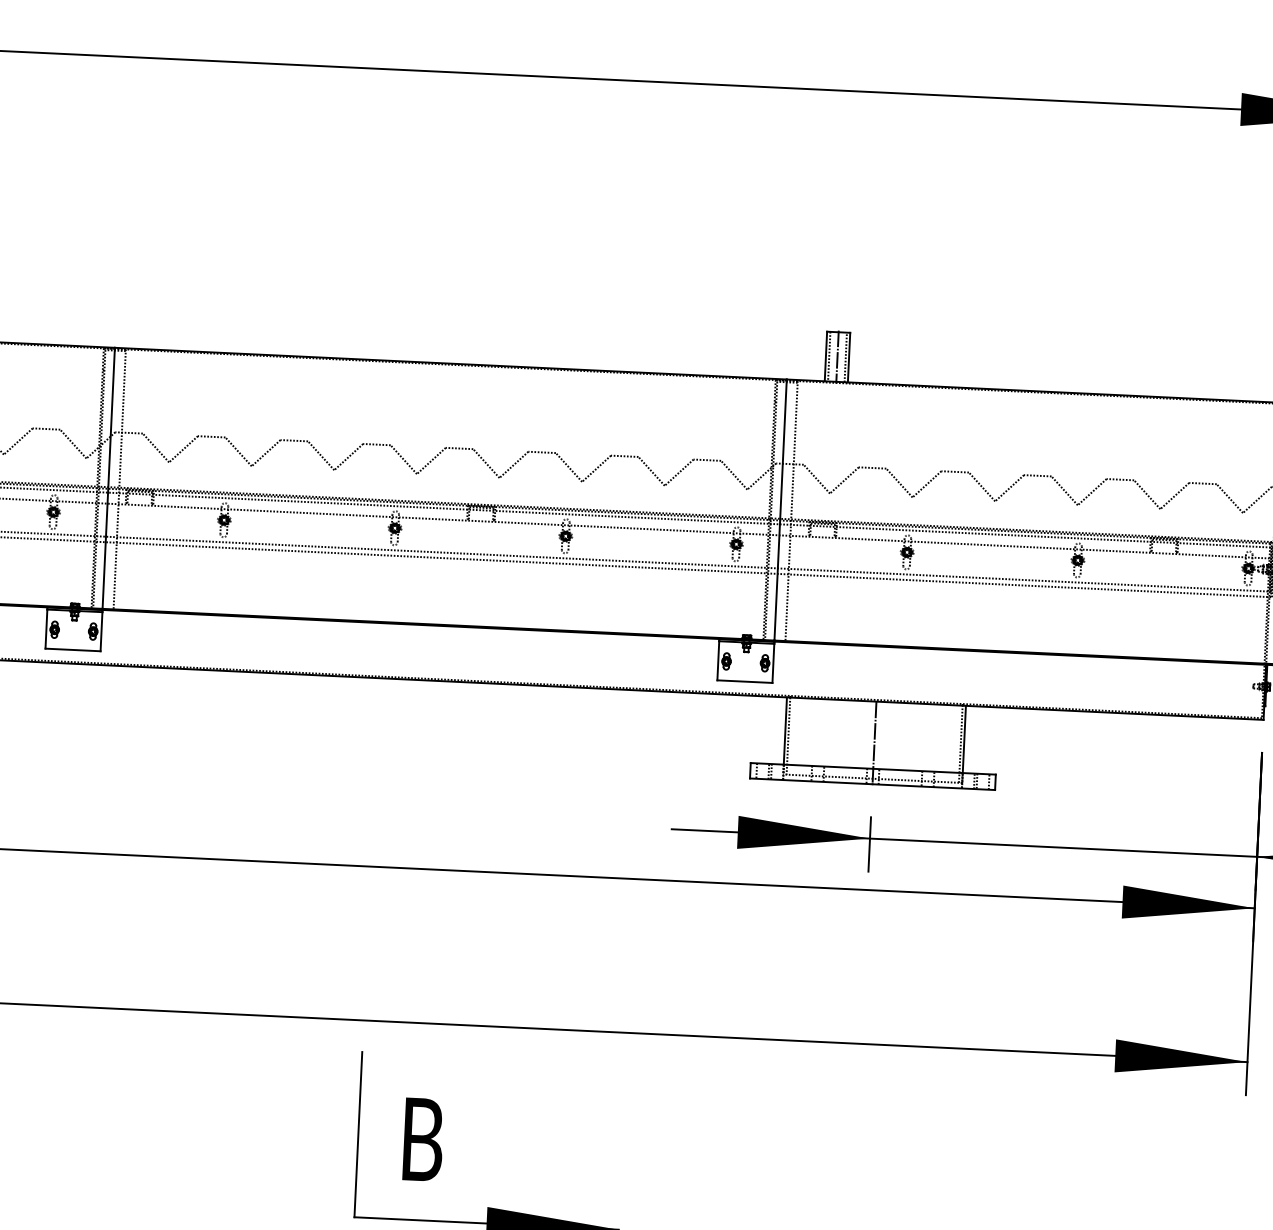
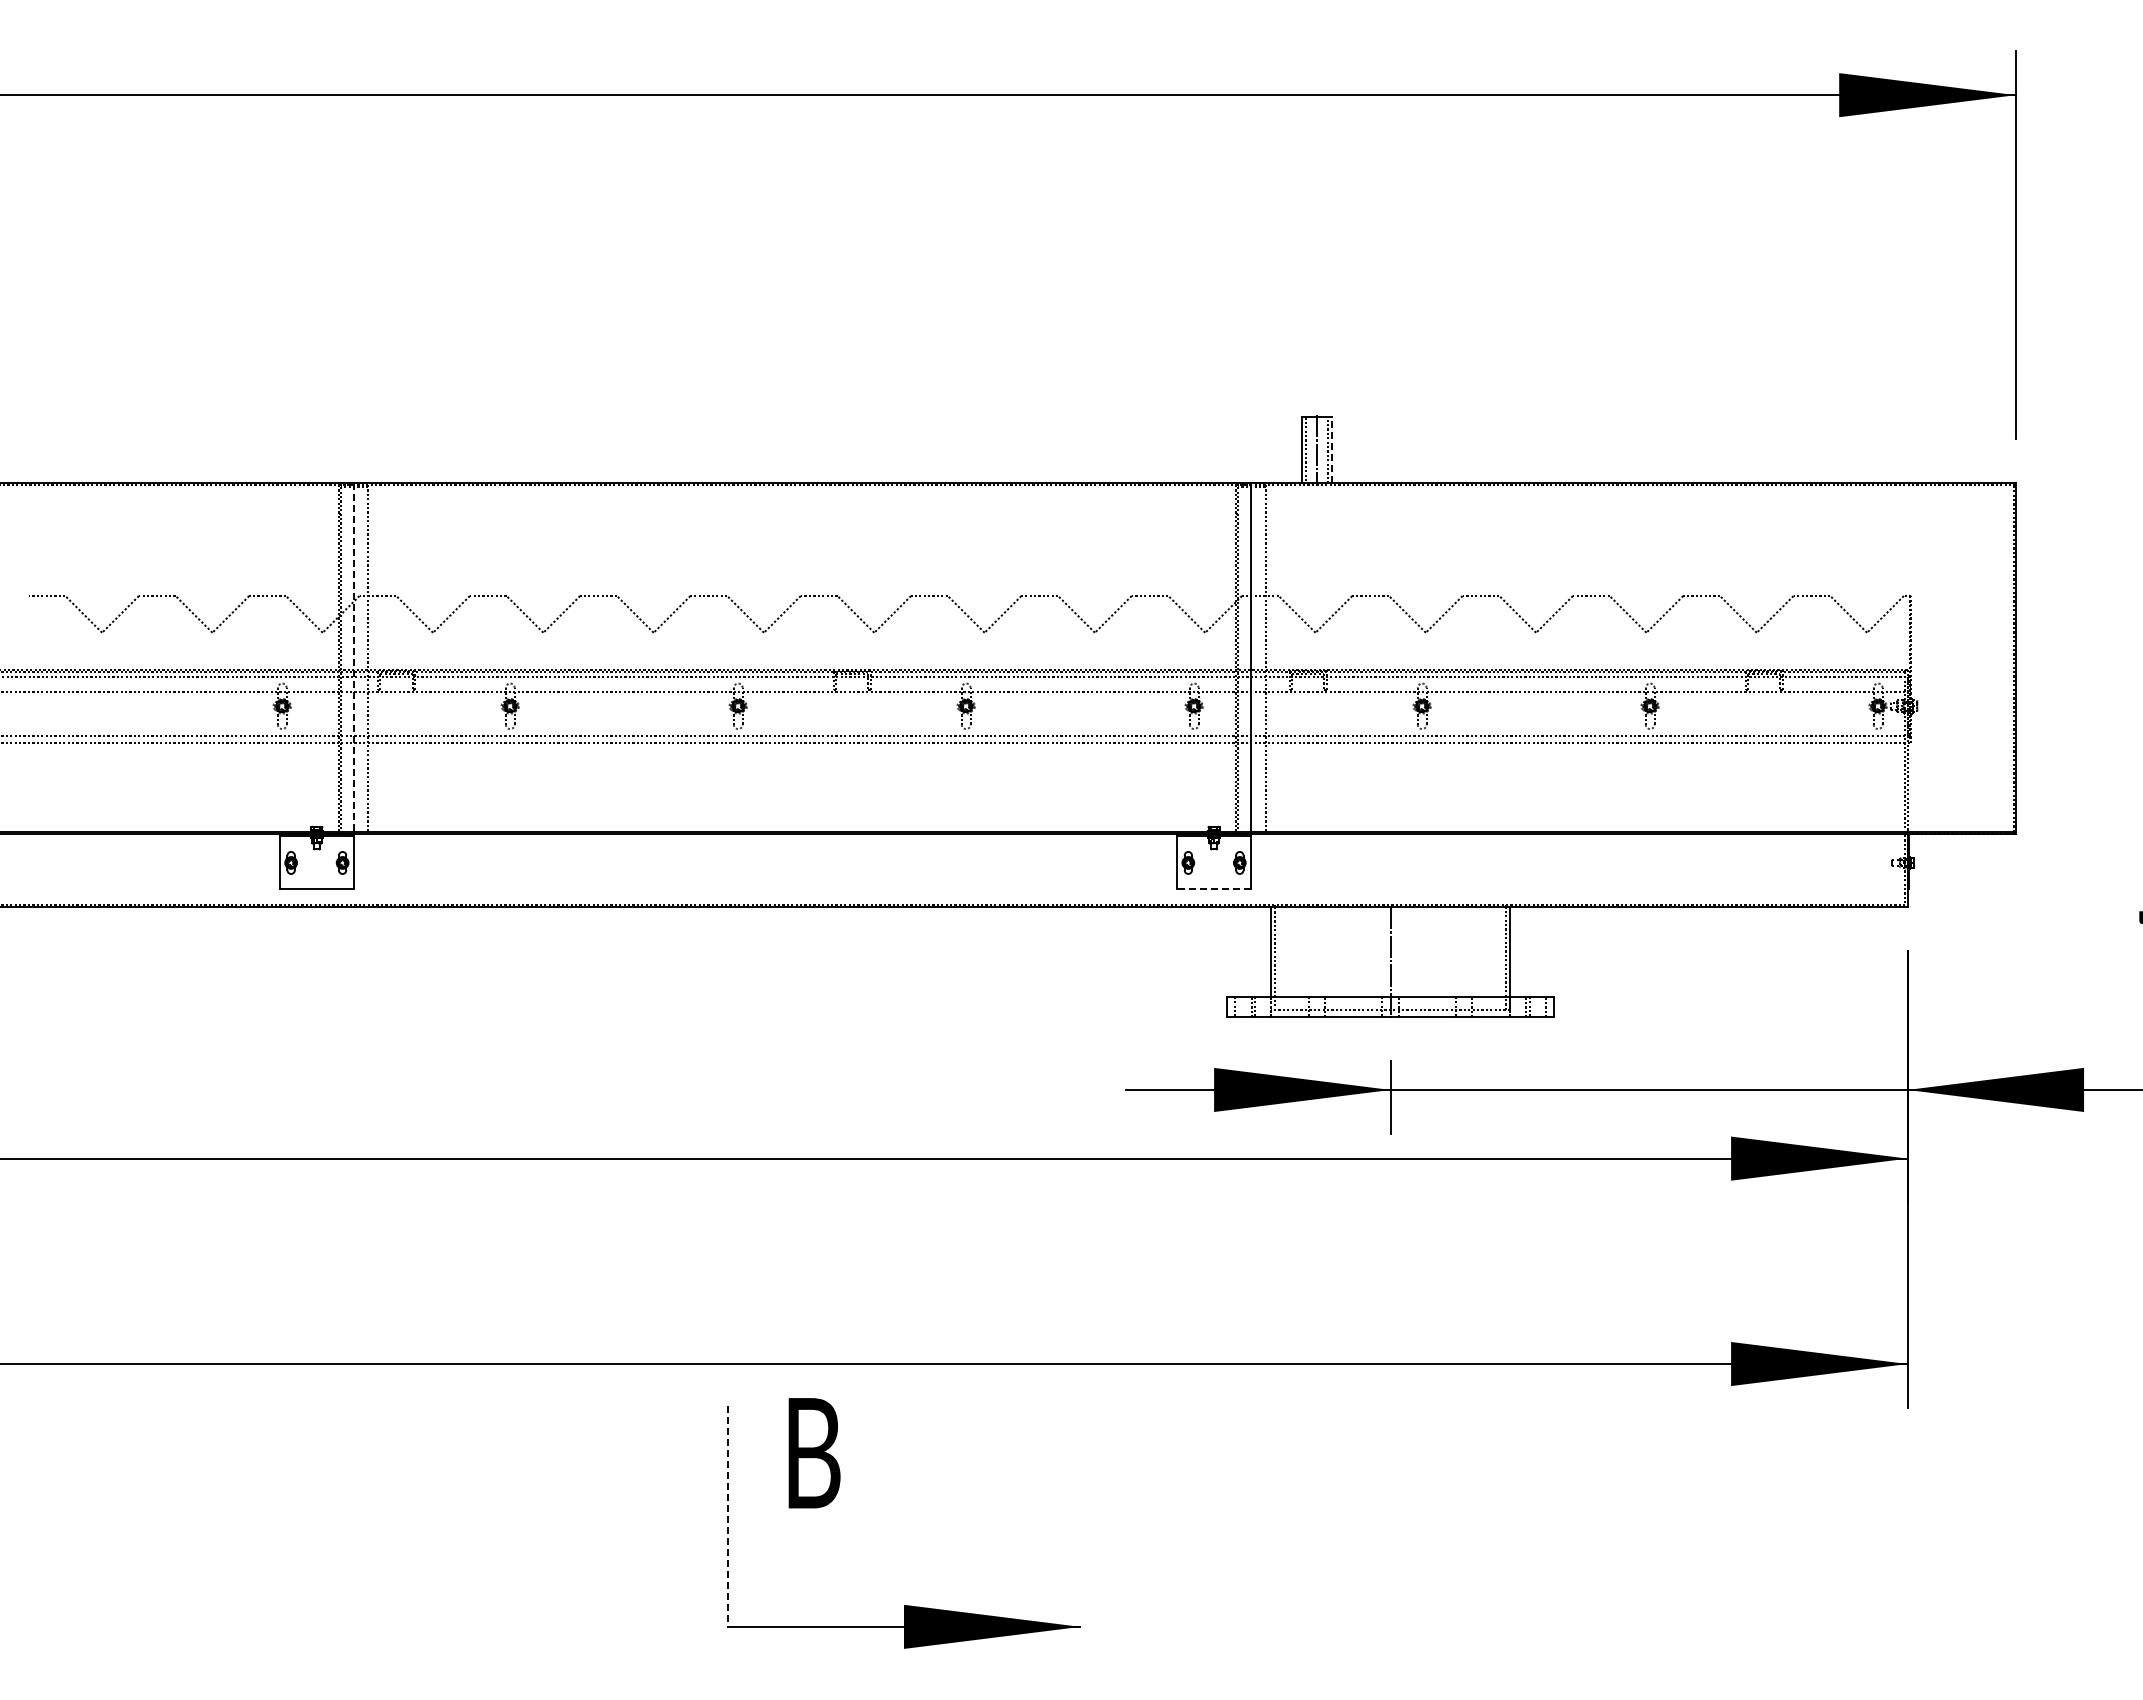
line: (849, 356) -> (1332, 449), solid -> dashed
line: (108, 478) -> (353, 658), solid -> dashed
line: (745, 681) -> (1214, 888), solid -> dashed
line: (358, 1135) -> (727, 1517), solid -> dashed
text: (423, 1139) -> (814, 1453), moved

